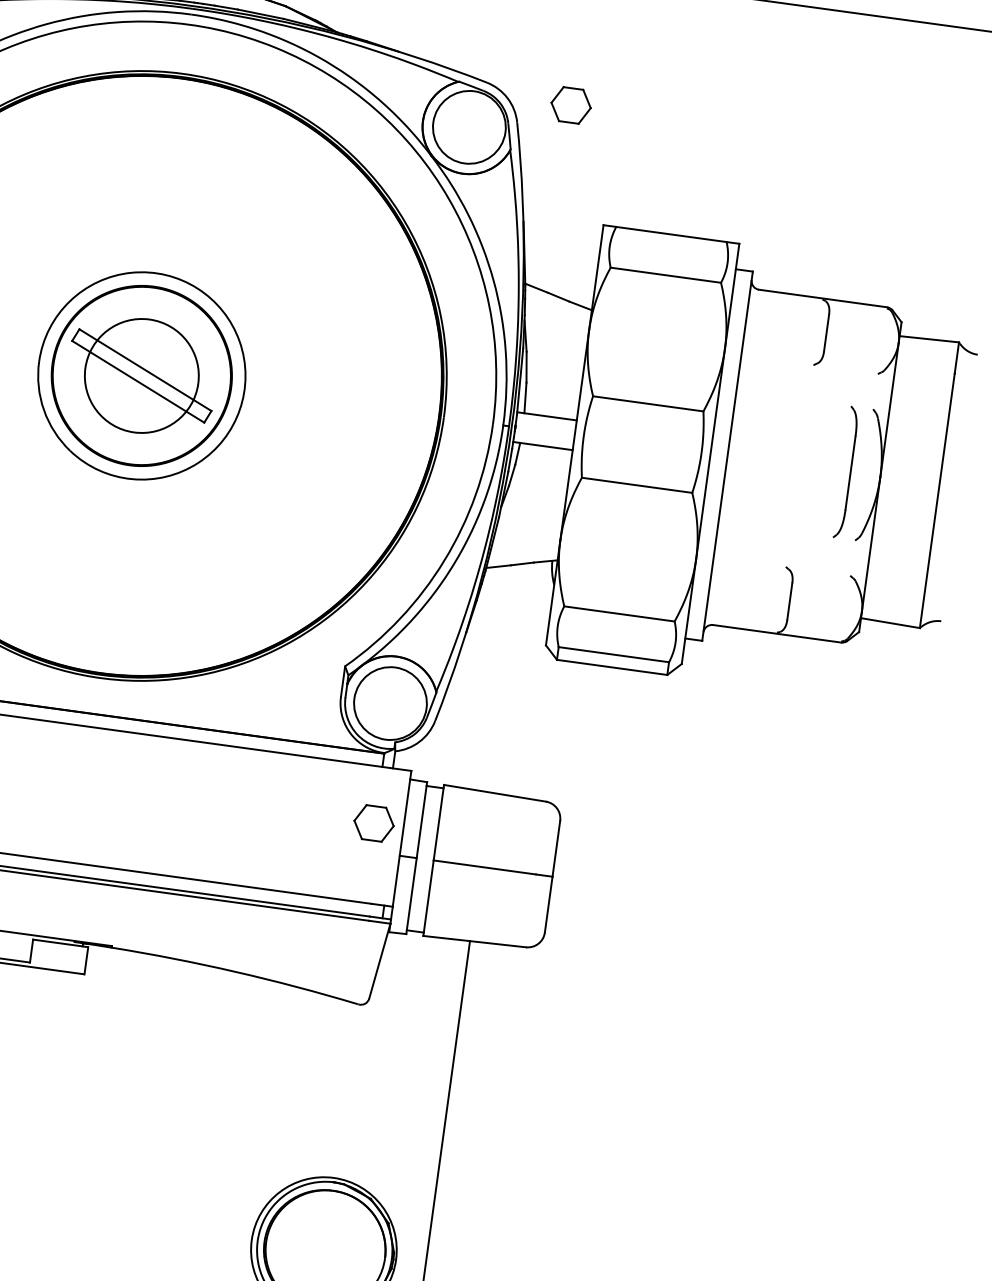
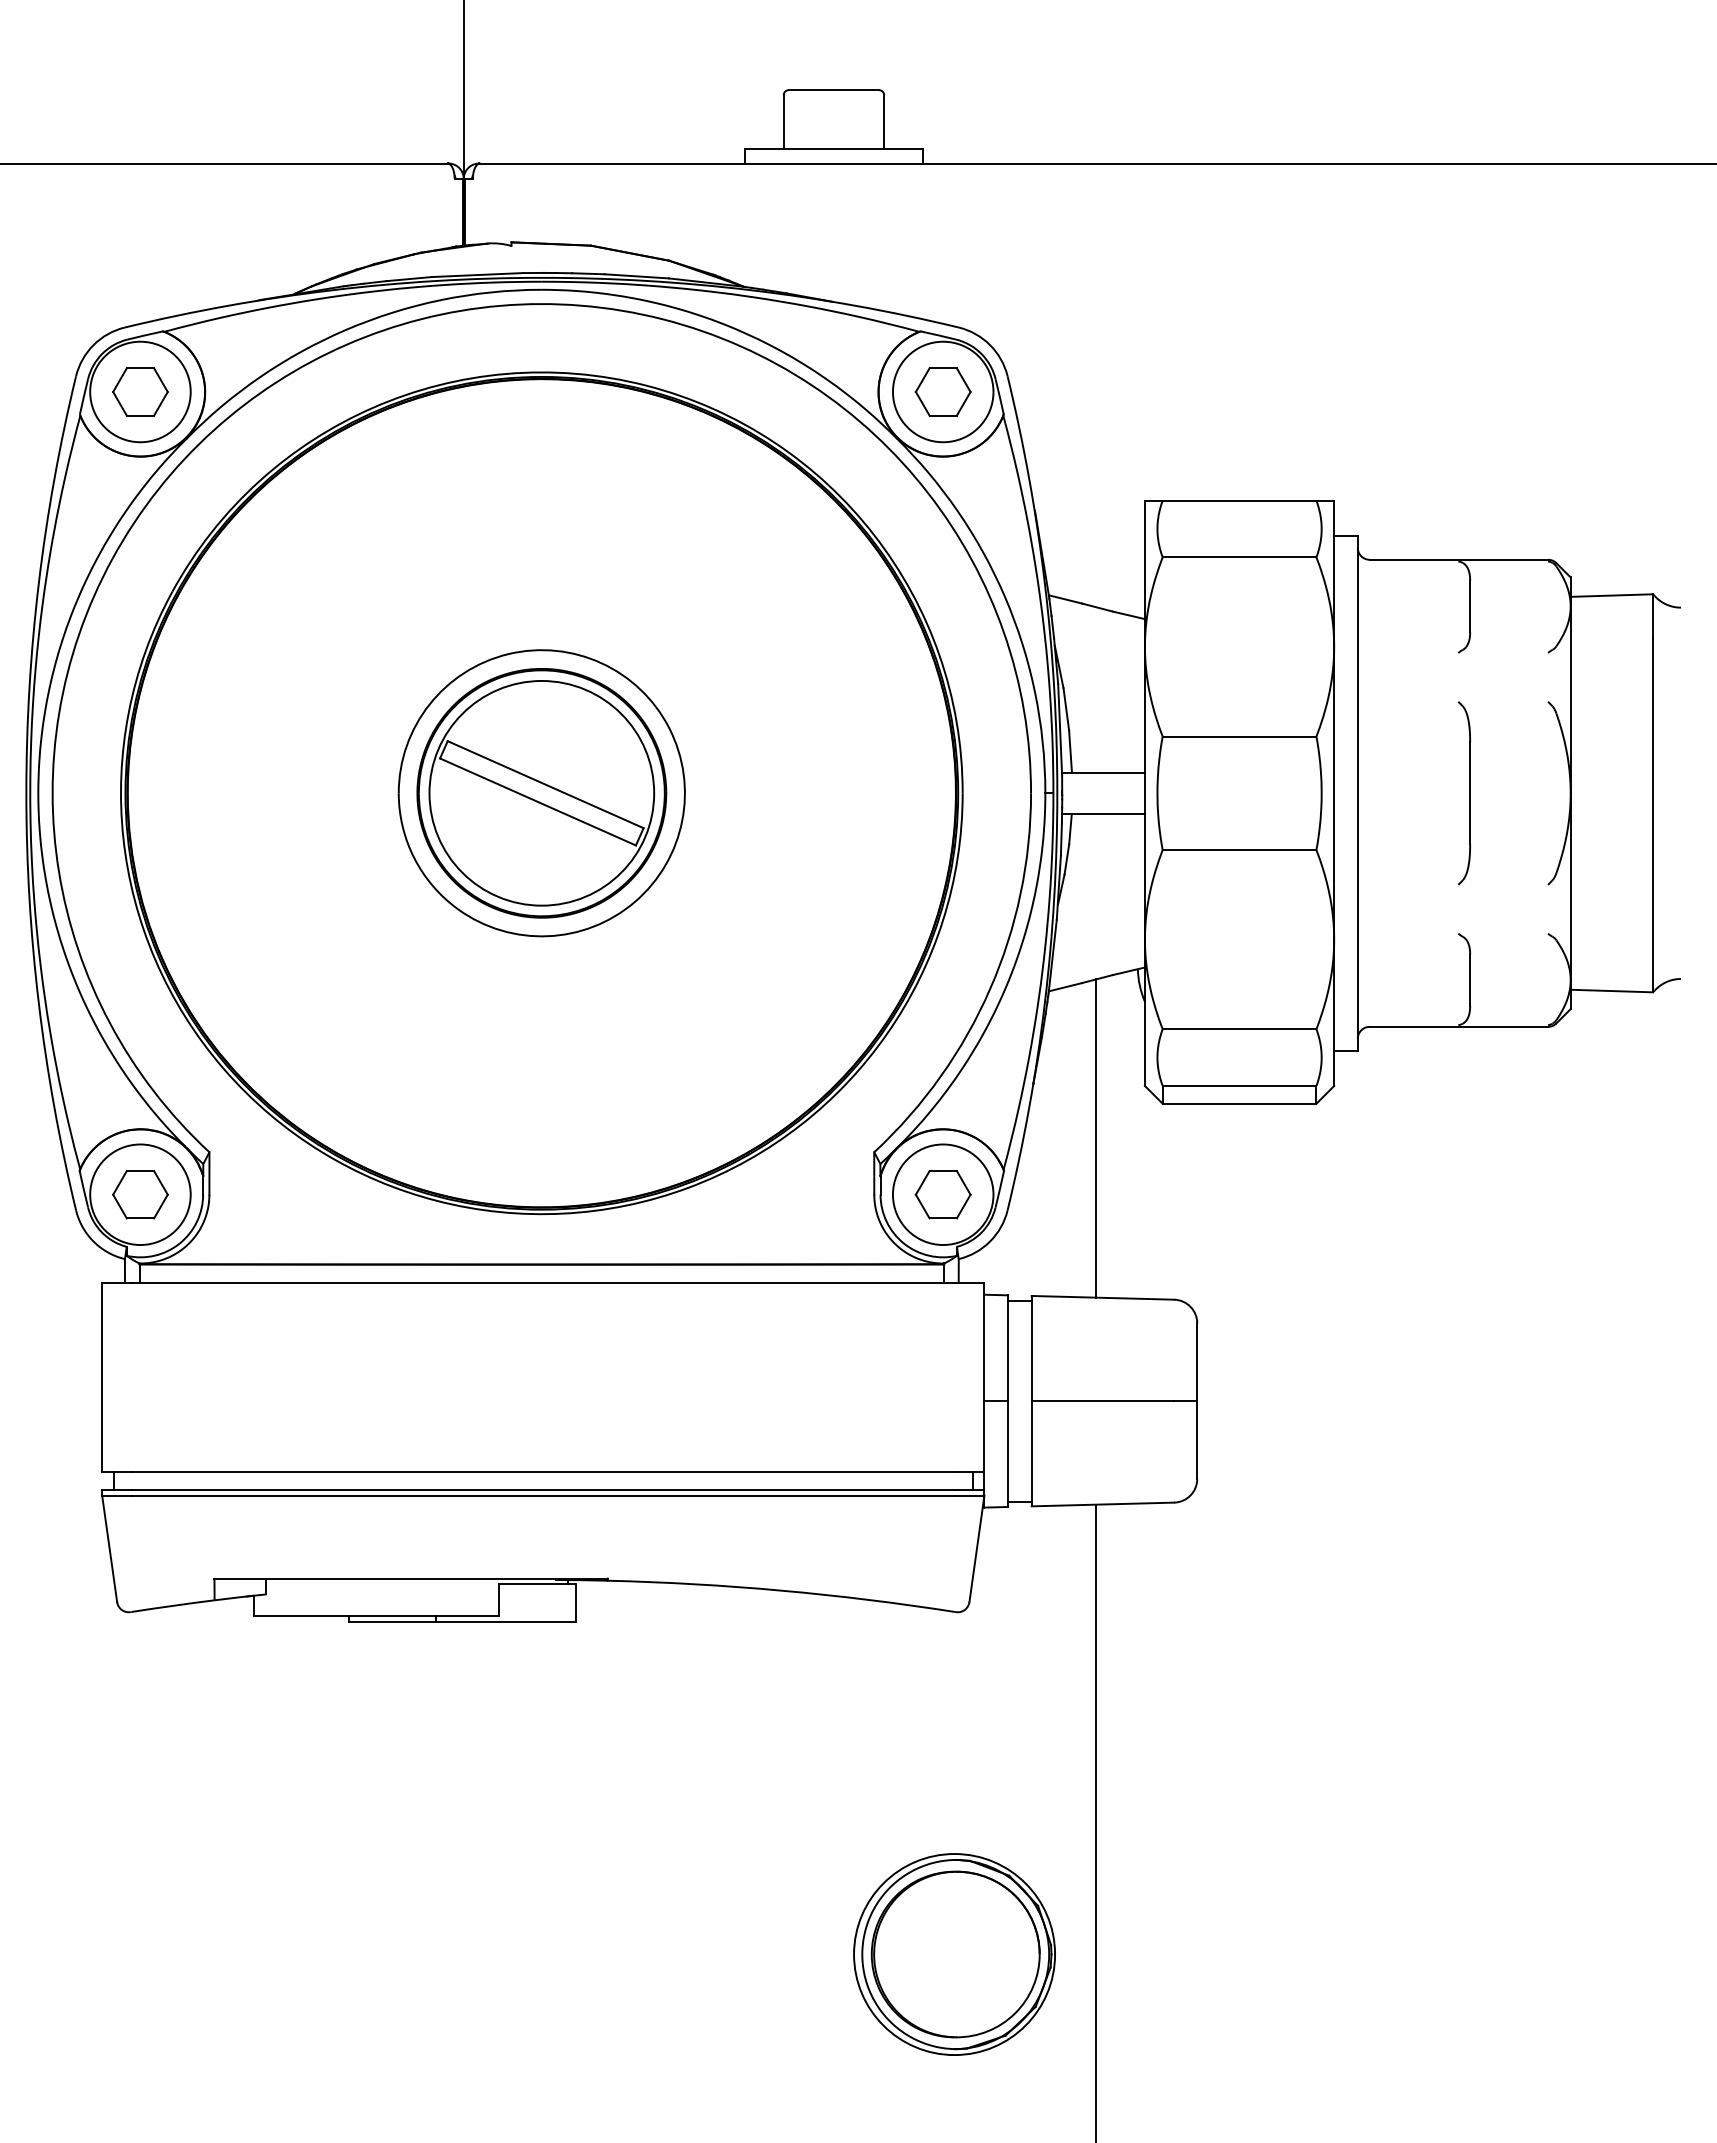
part: (570, 105) -> (942, 391), moved
circle: (141, 375) -> (541, 792), size x1.43
part: (846, 472) -> (1464, 793), moved
line: (506, 678) -> (1096, 1138), added
part: (373, 823) -> (942, 1194), moved

